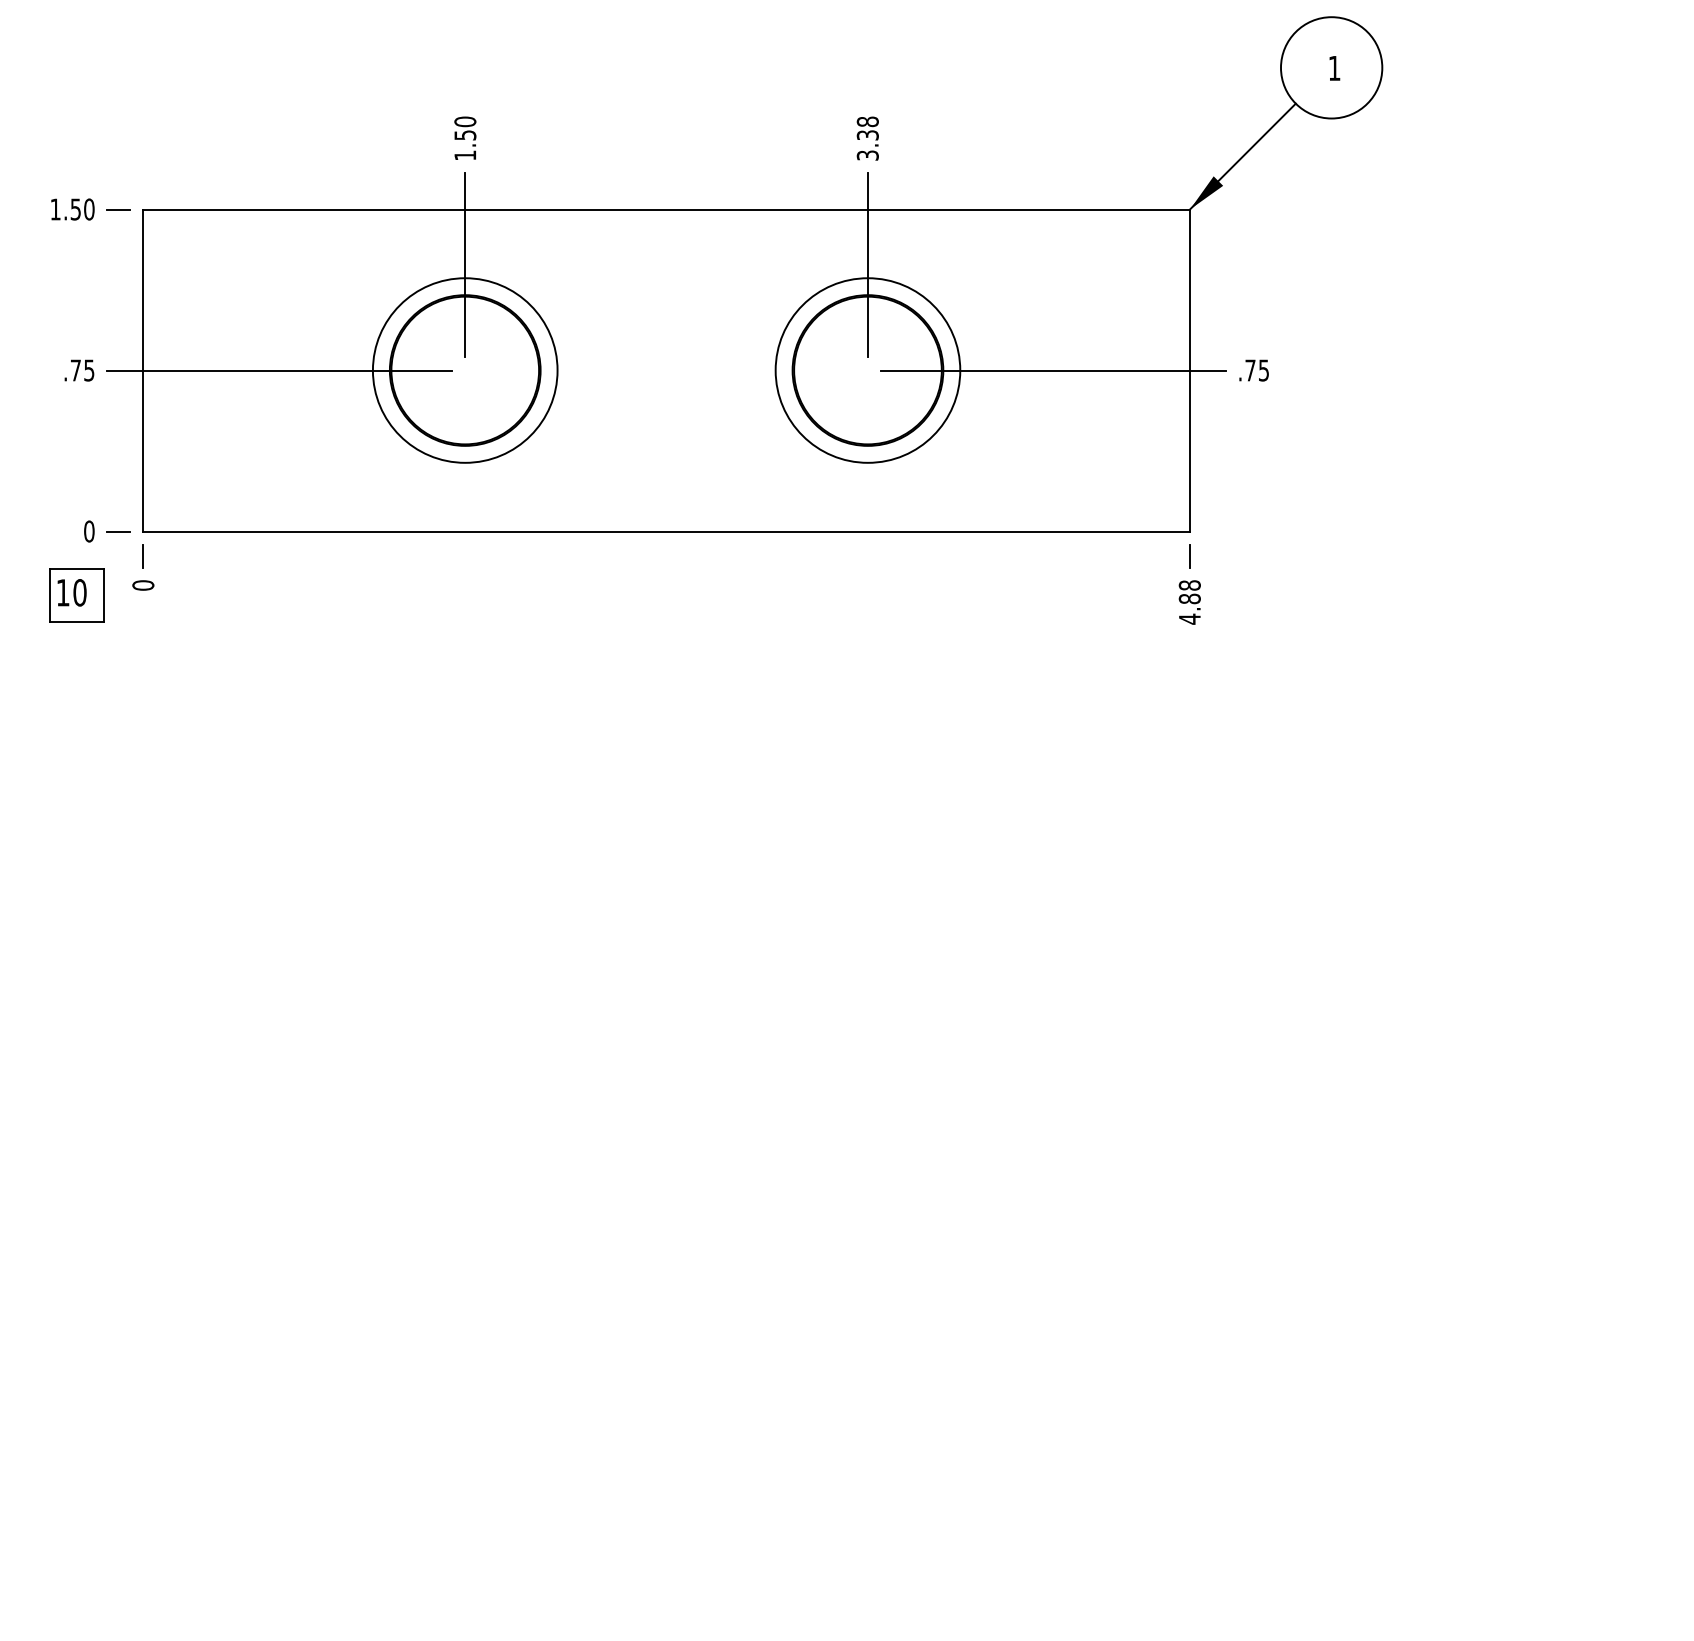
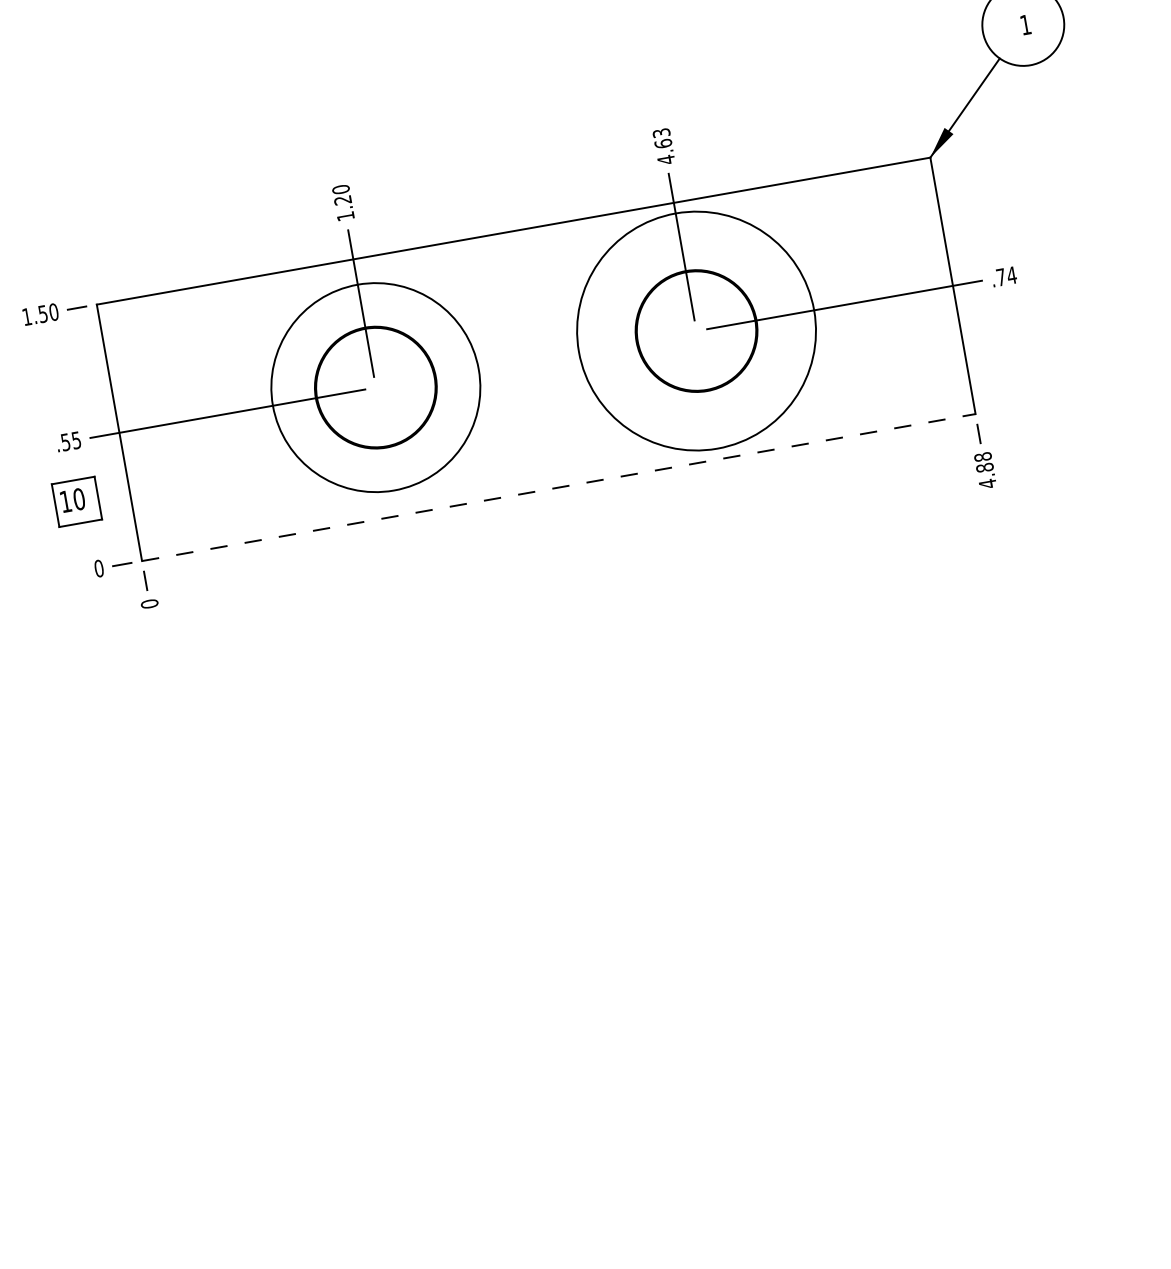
text: (465, 135) -> (343, 200), 1.50 -> 1.20
text: (867, 138) -> (663, 146), 3.38 -> 4.63
text: (75, 370) -> (65, 442), .75 -> .55
circle: (464, 370) -> (375, 387), size x1.4
circle: (867, 370) -> (696, 331), size x1.6
text: (1263, 370) -> (1011, 275), .75 -> .74
line: (667, 531) -> (559, 487), solid -> dashed
part: (76, 595) -> (76, 501), moved

